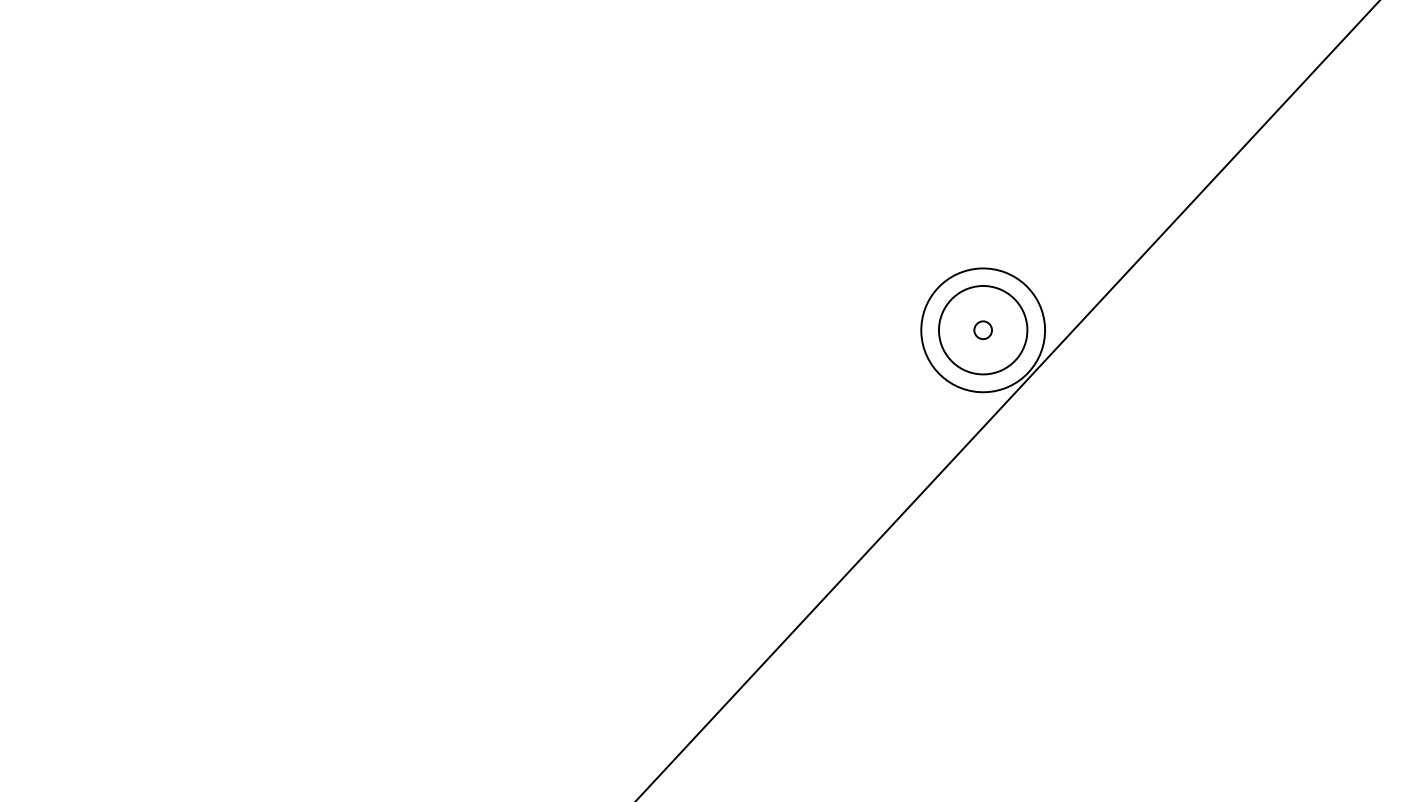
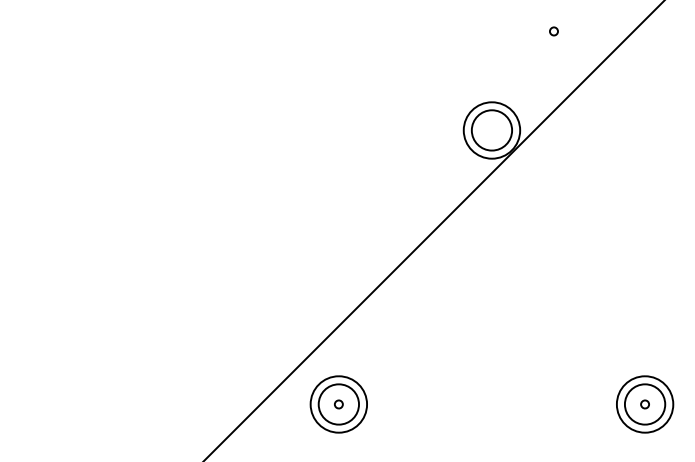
part: (982, 330) -> (553, 31), moved

